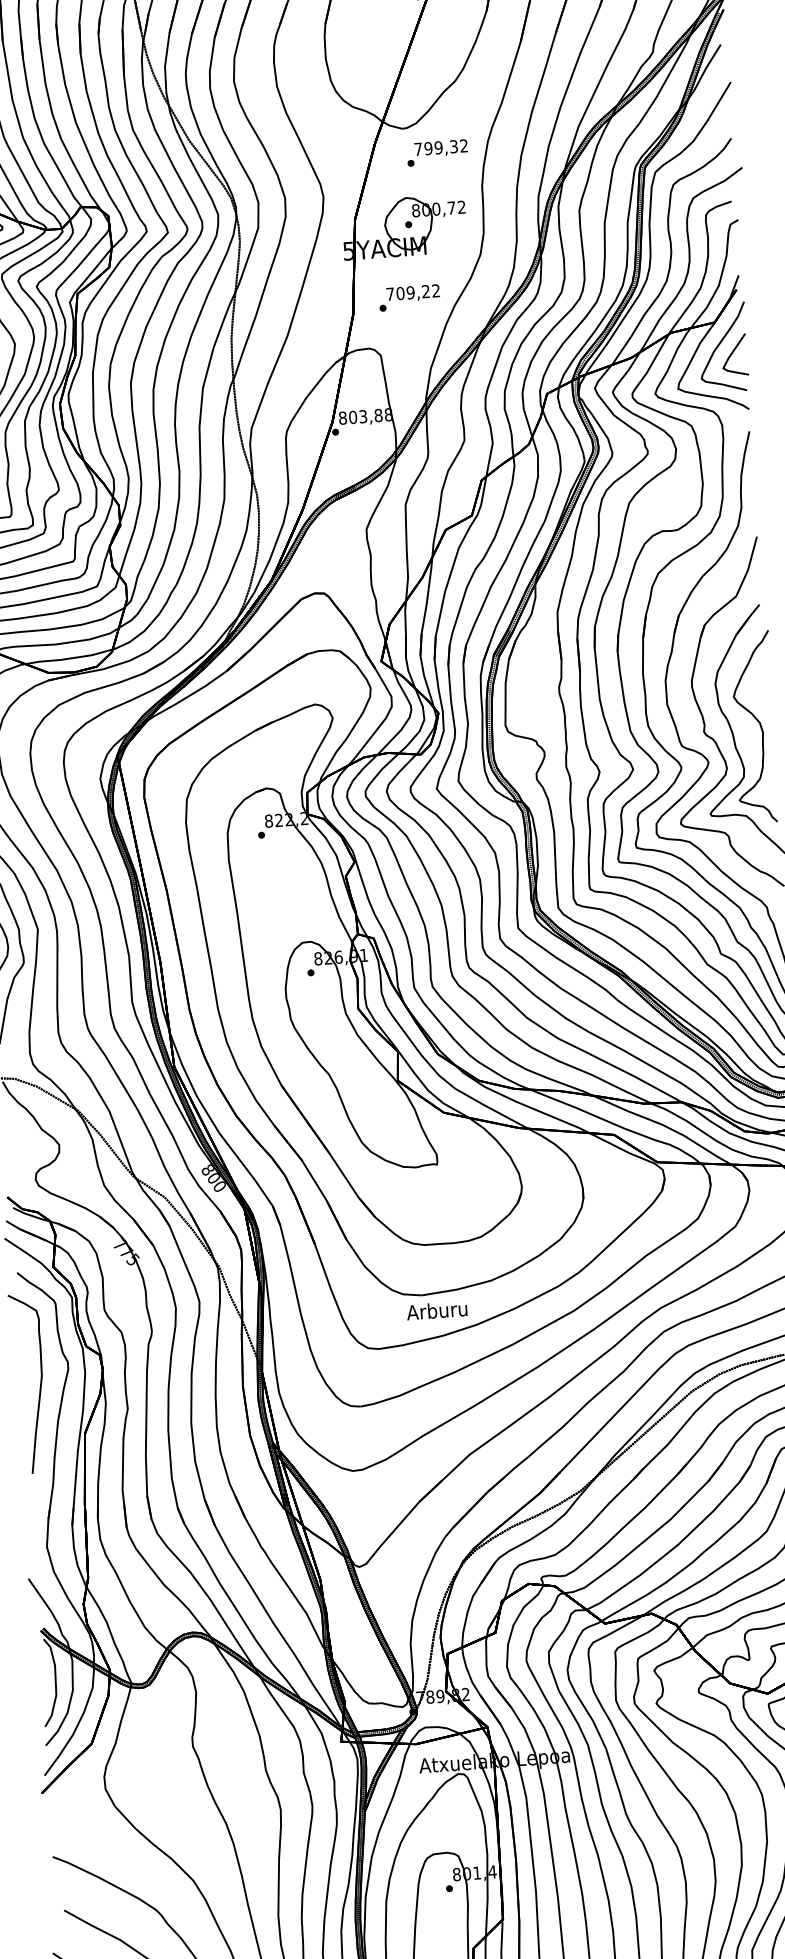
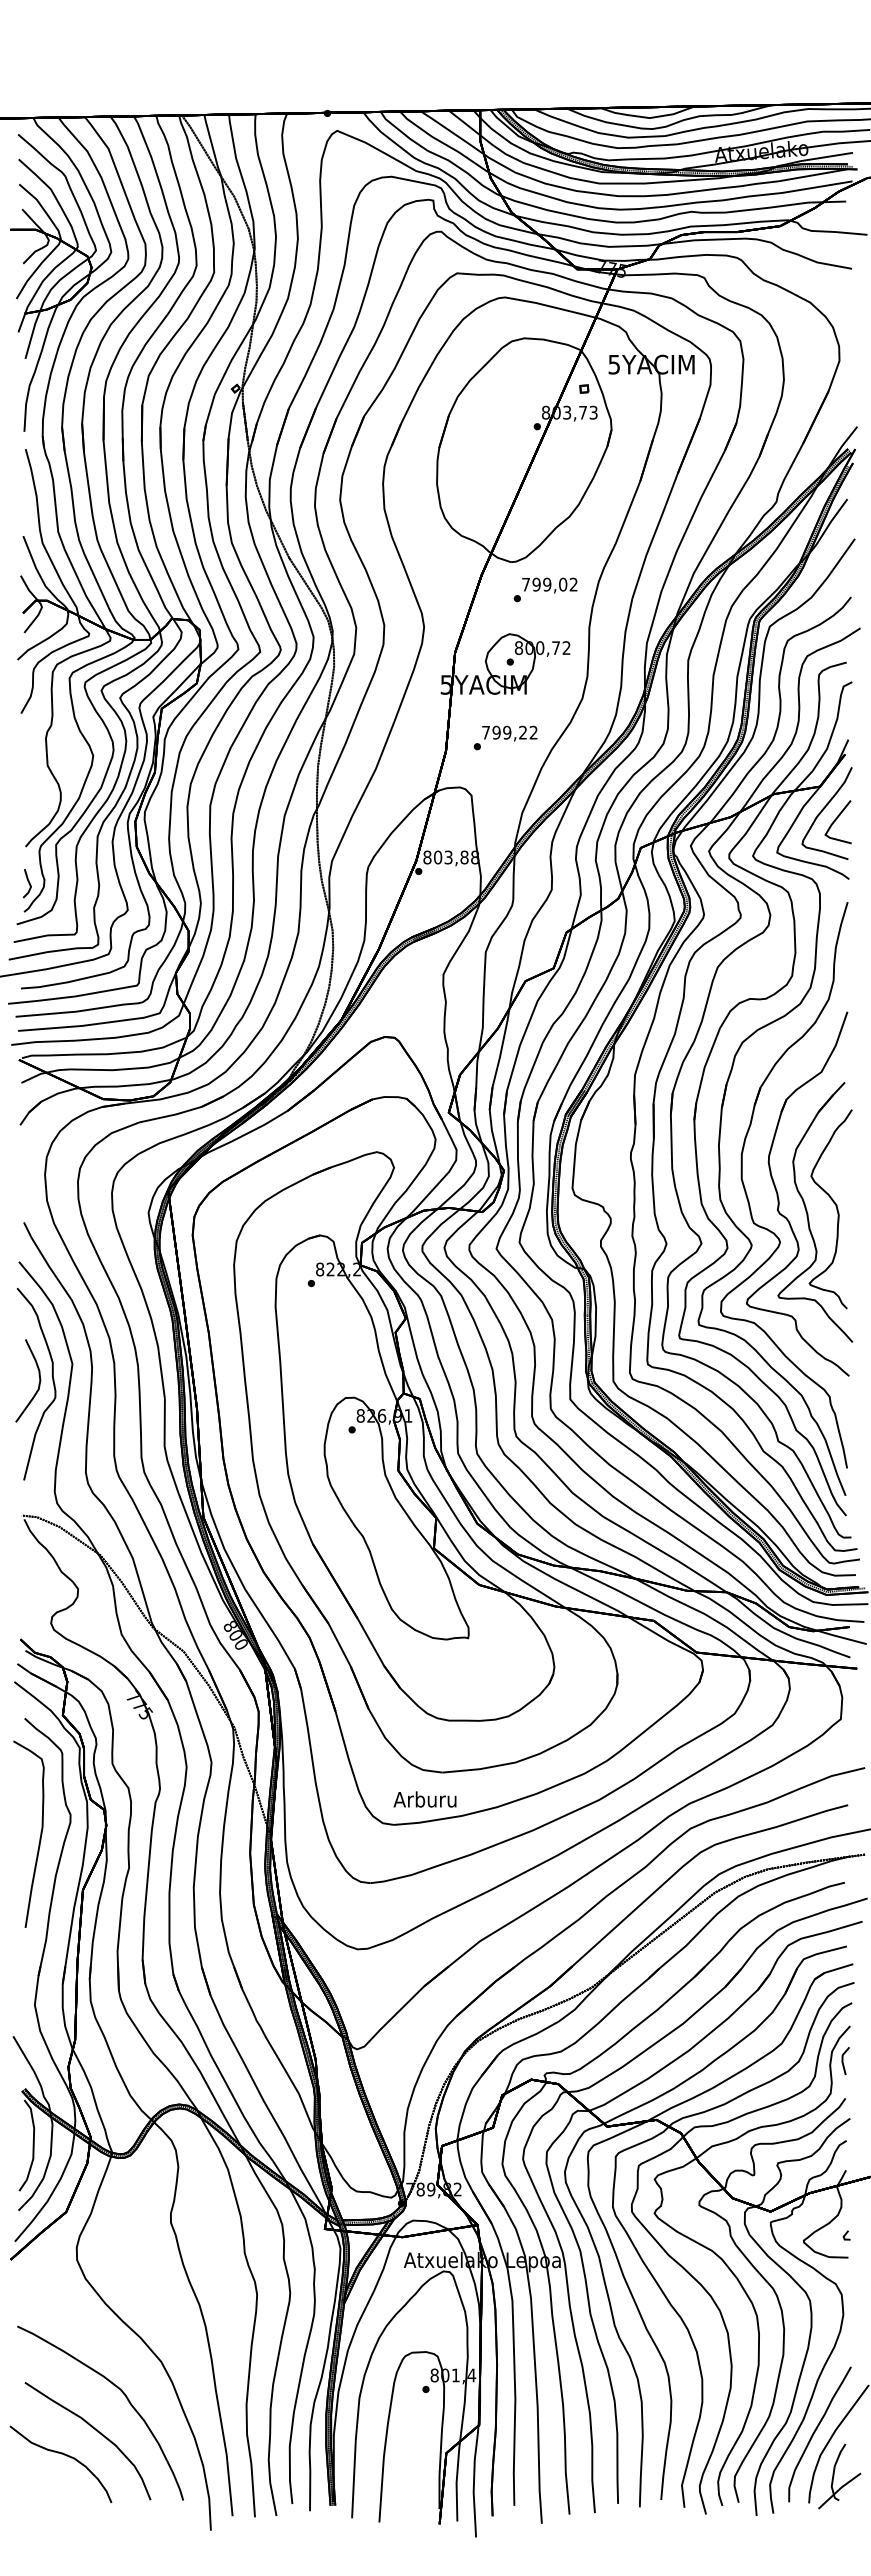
text: (454, 146) -> (563, 584), 799,32 -> 799,02
text: (400, 293) -> (496, 732), 709,22 -> 799,22
text: (436, 1310) -> (424, 1799), moved

